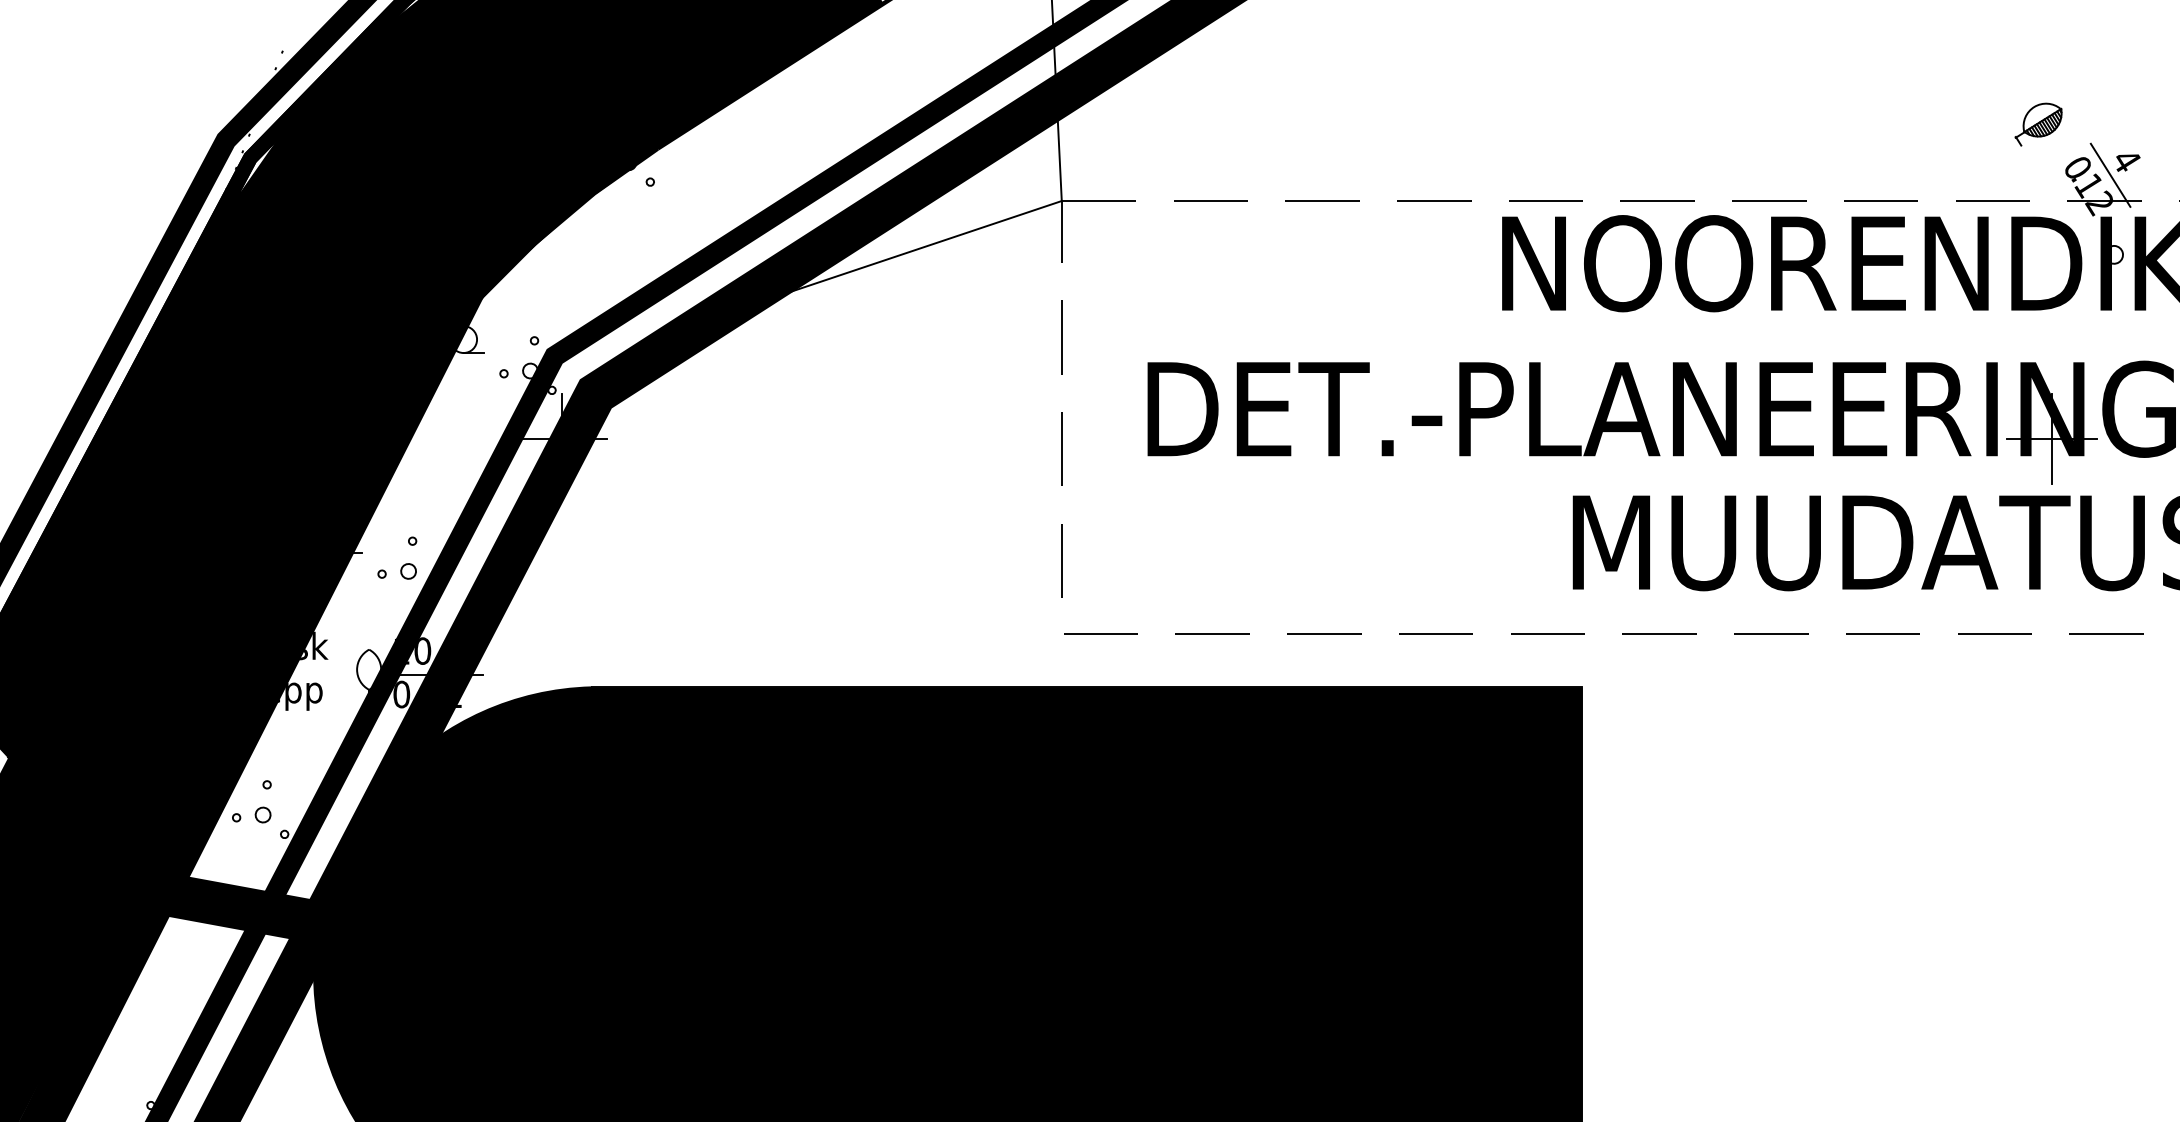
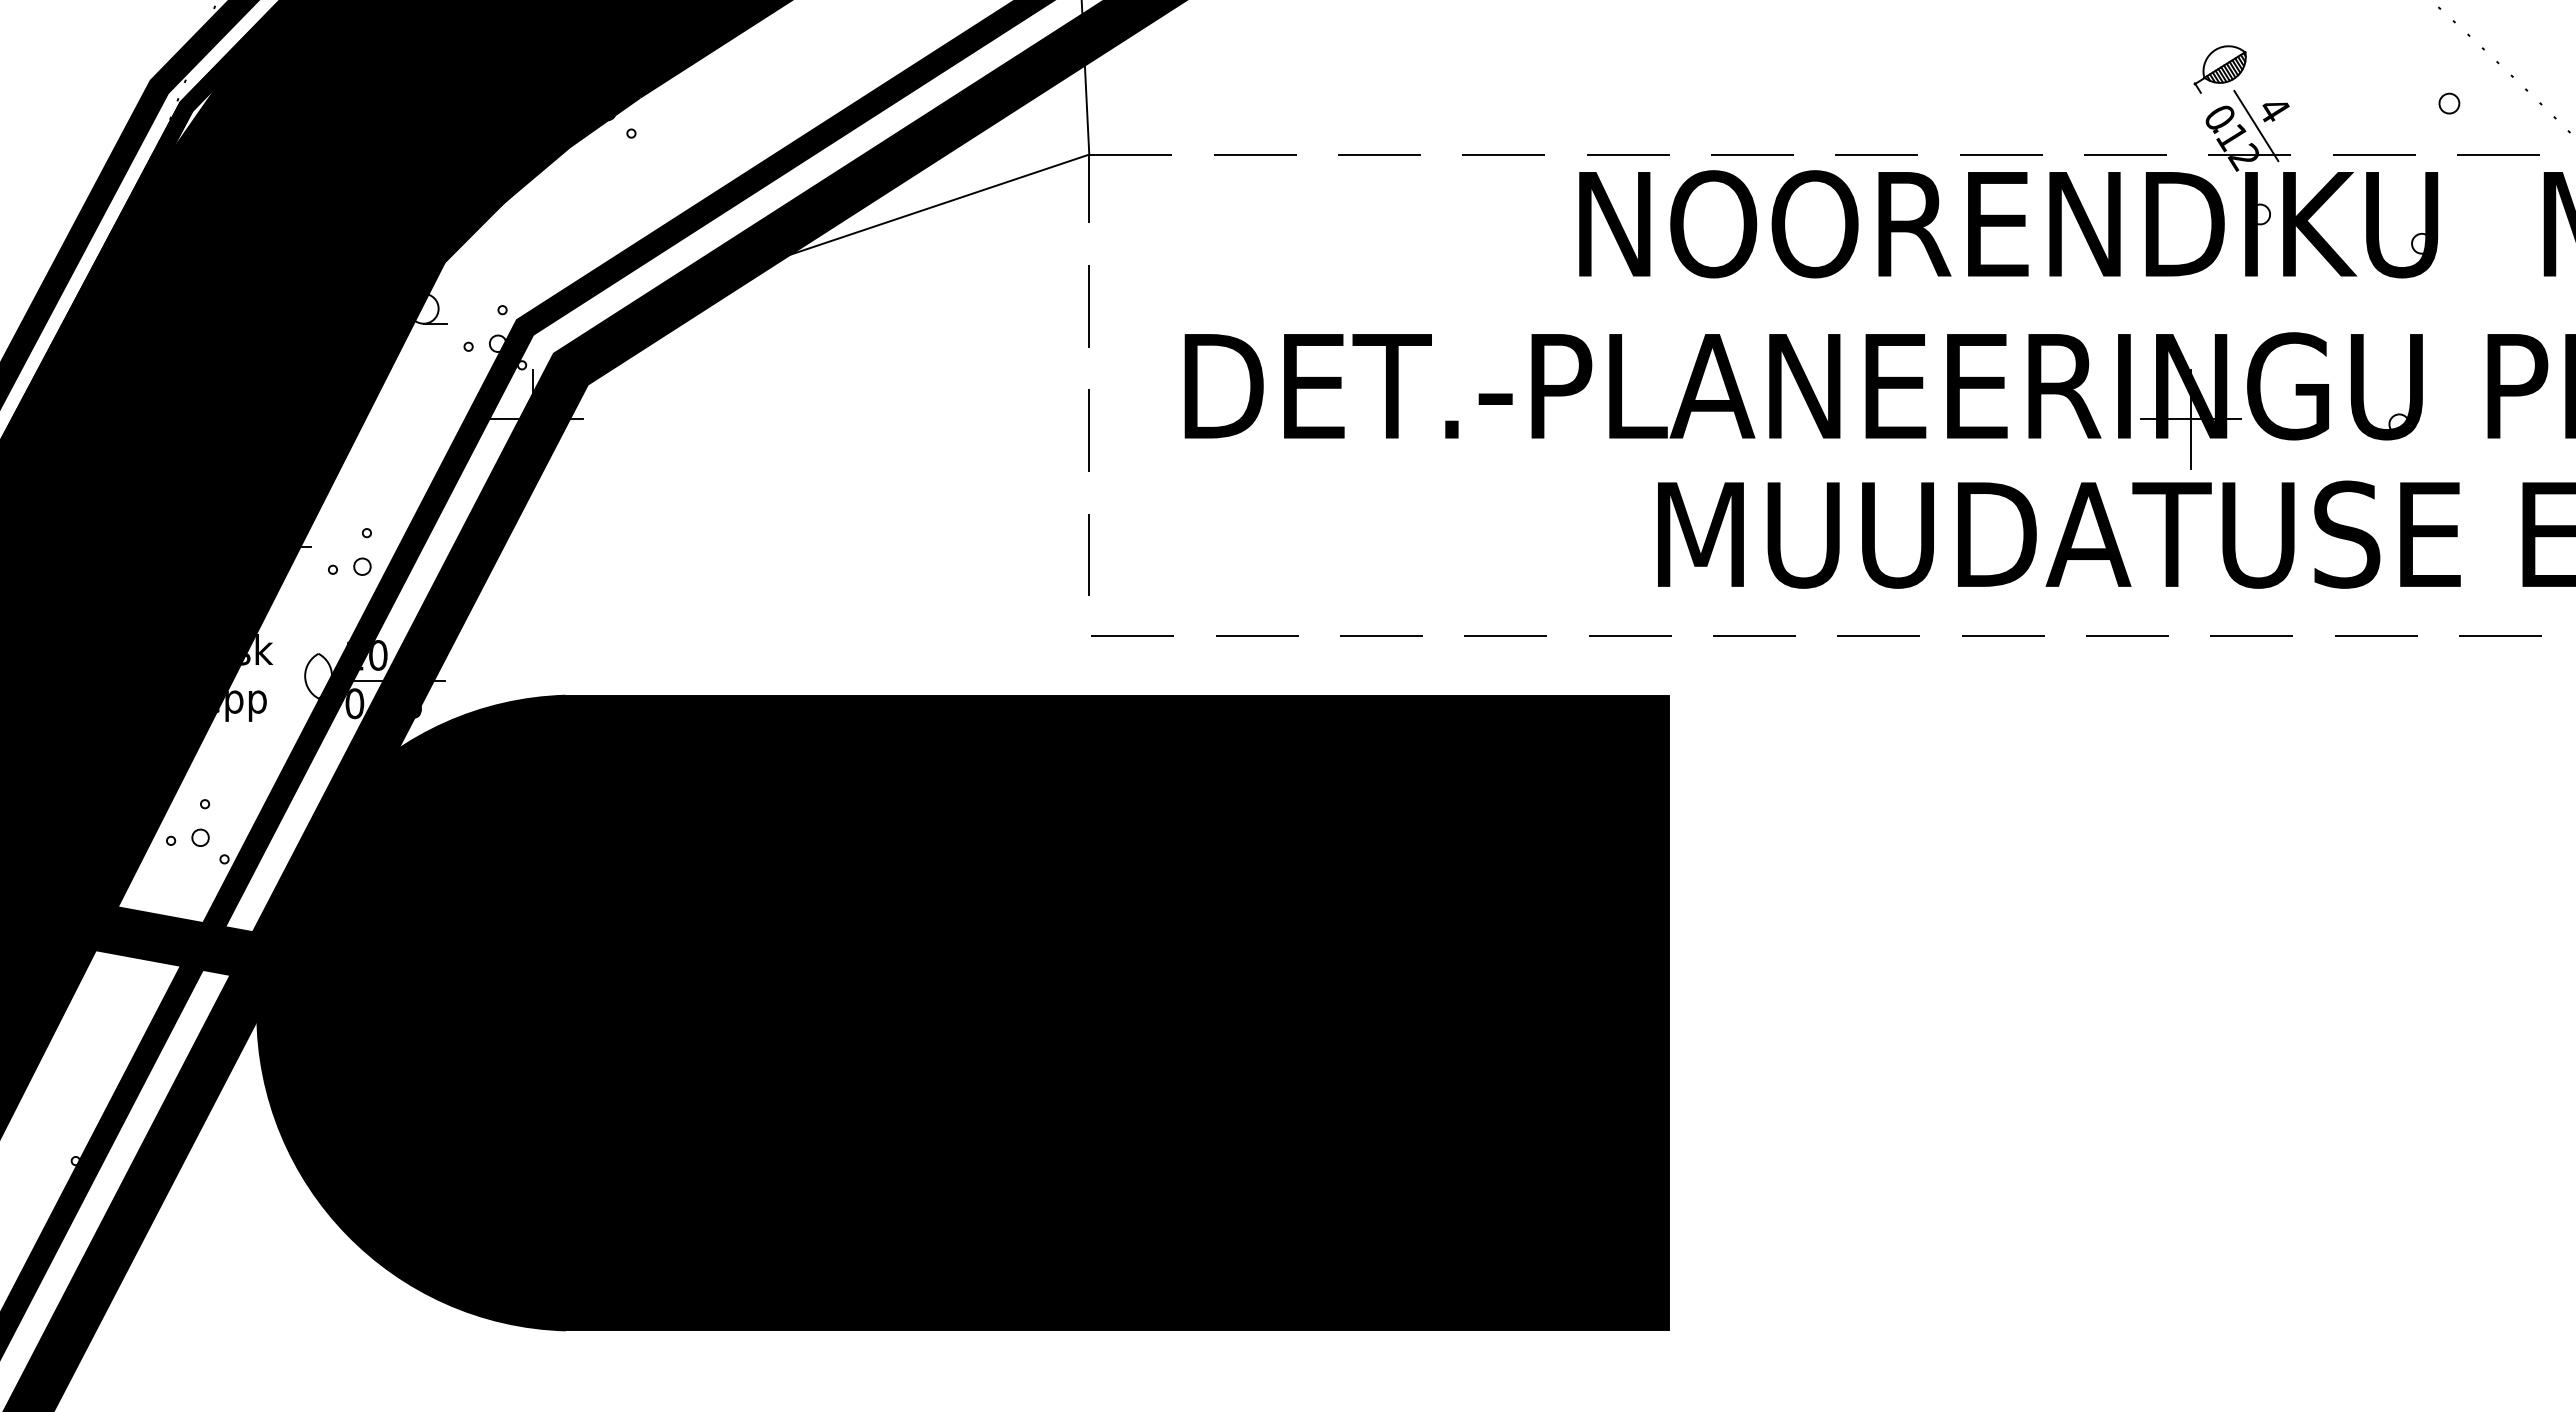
part: (2037, 124) -> (2219, 69), moved
text: (458, 702) -> (418, 712), 0.12 -> 0.15

